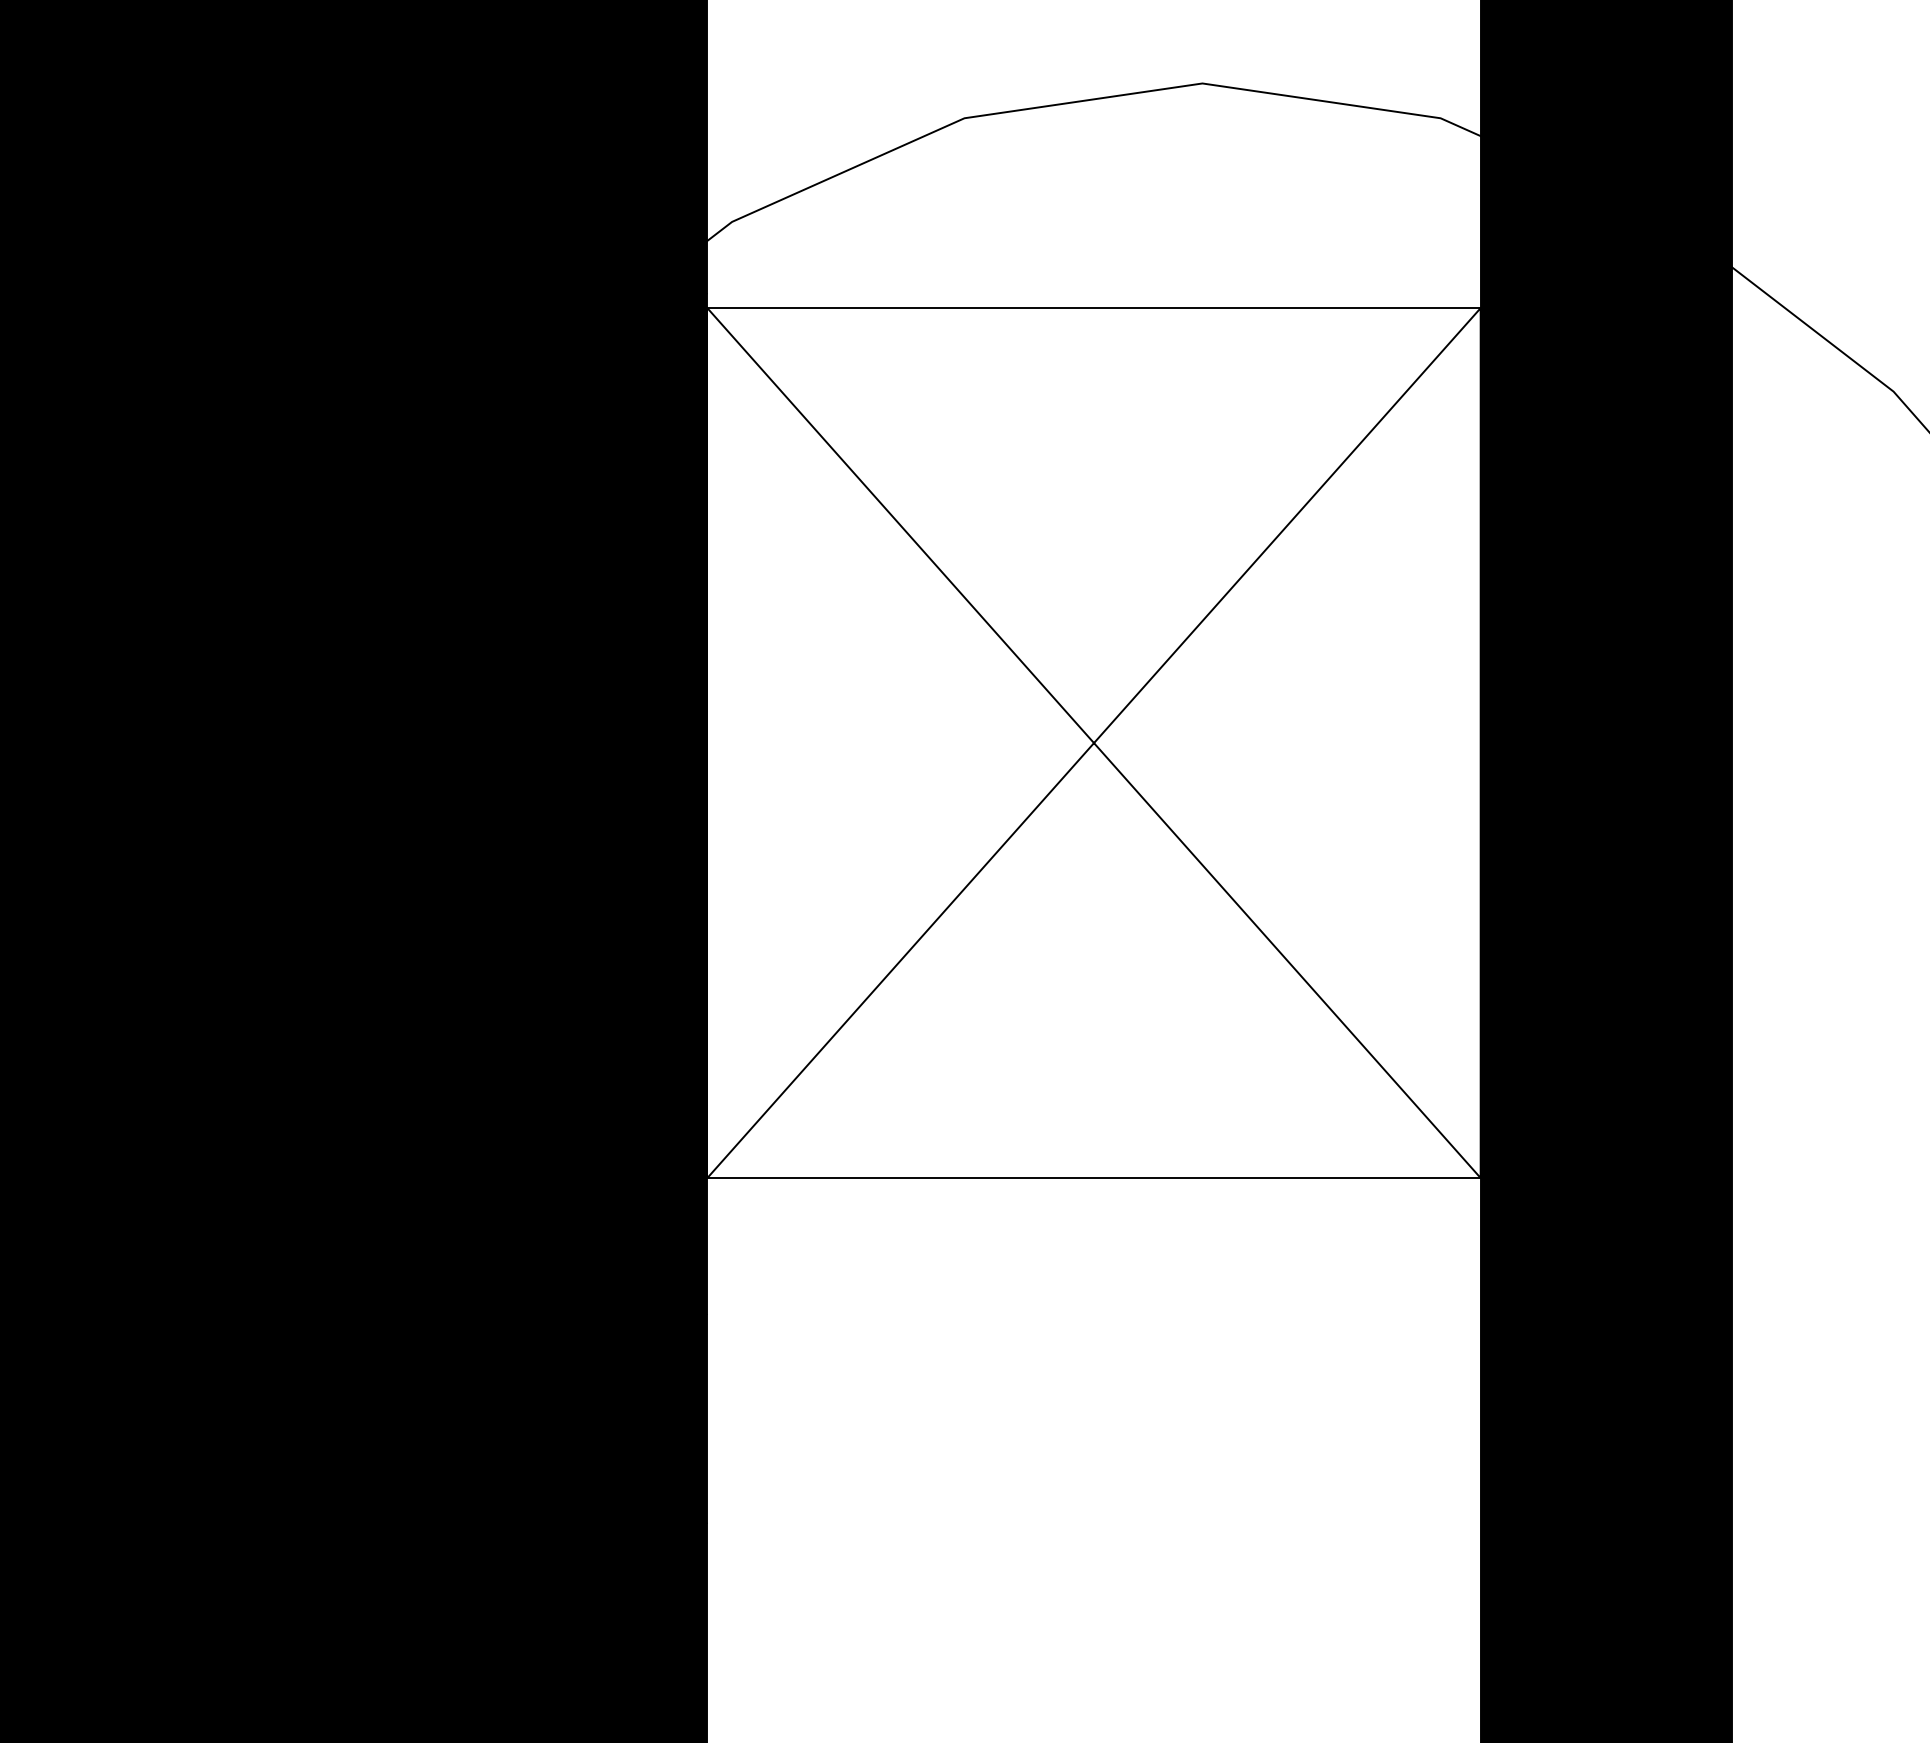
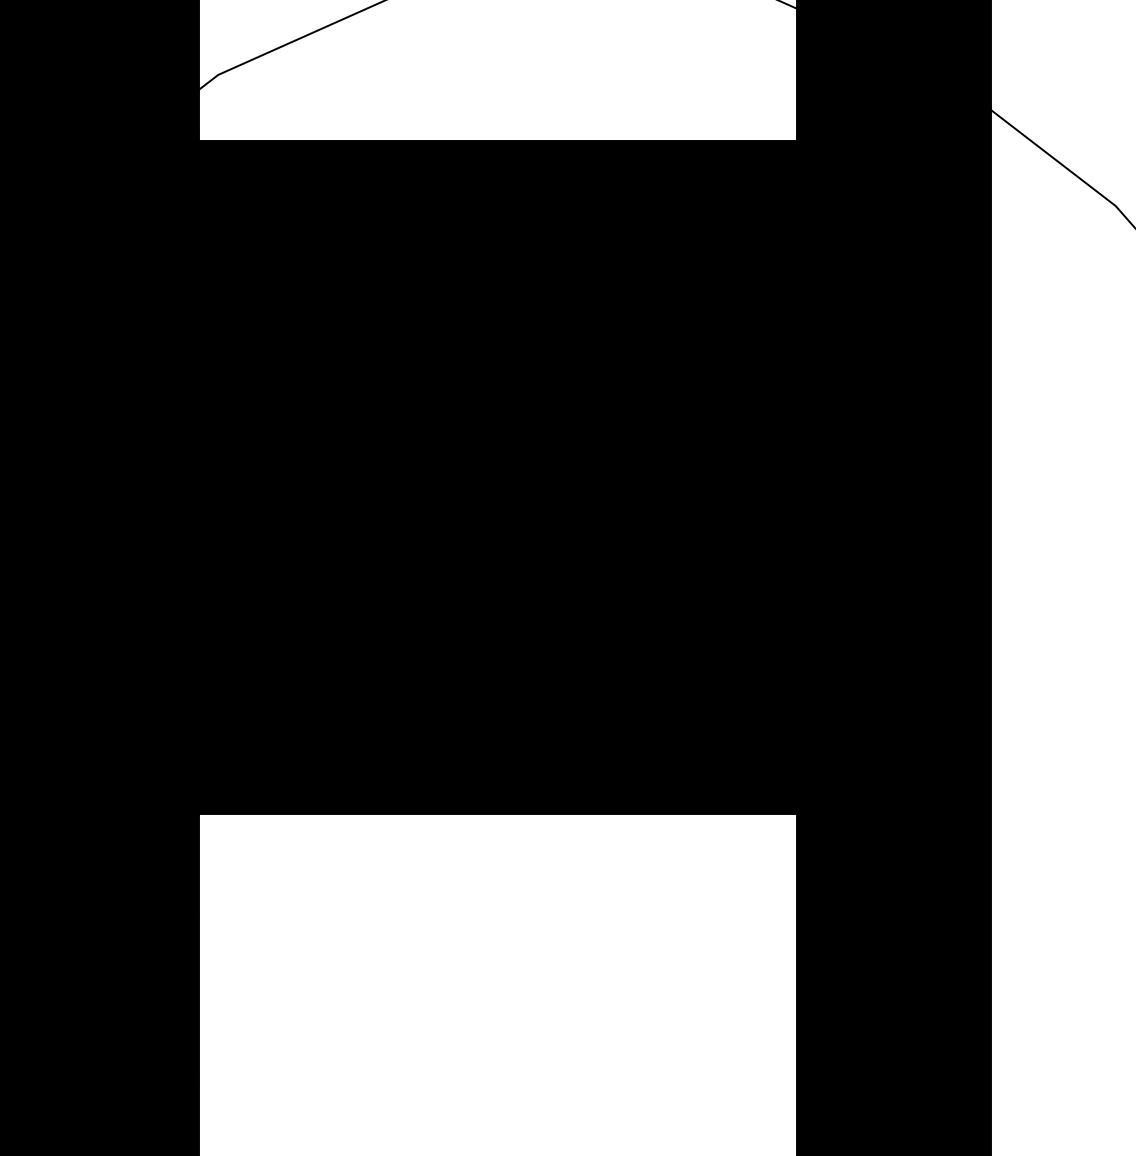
fill: (1093, 743) -> (497, 477), added

